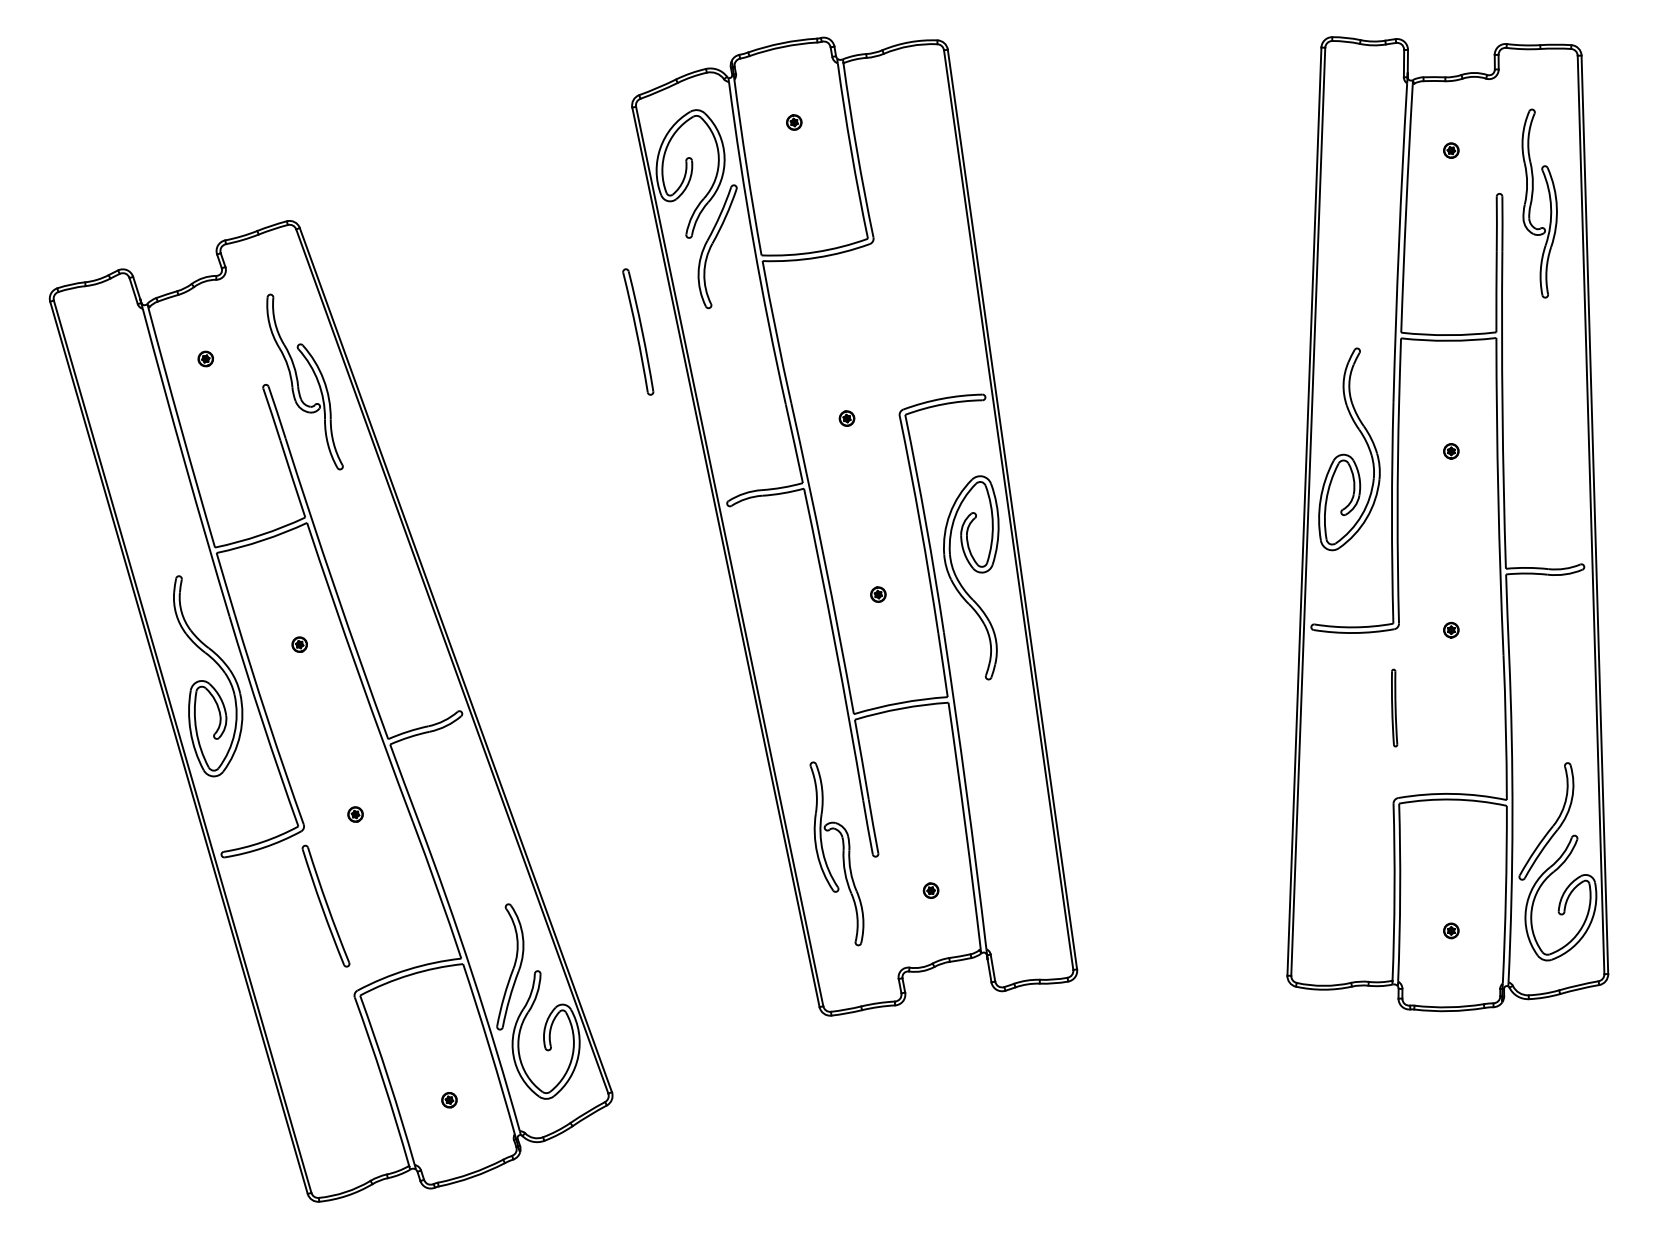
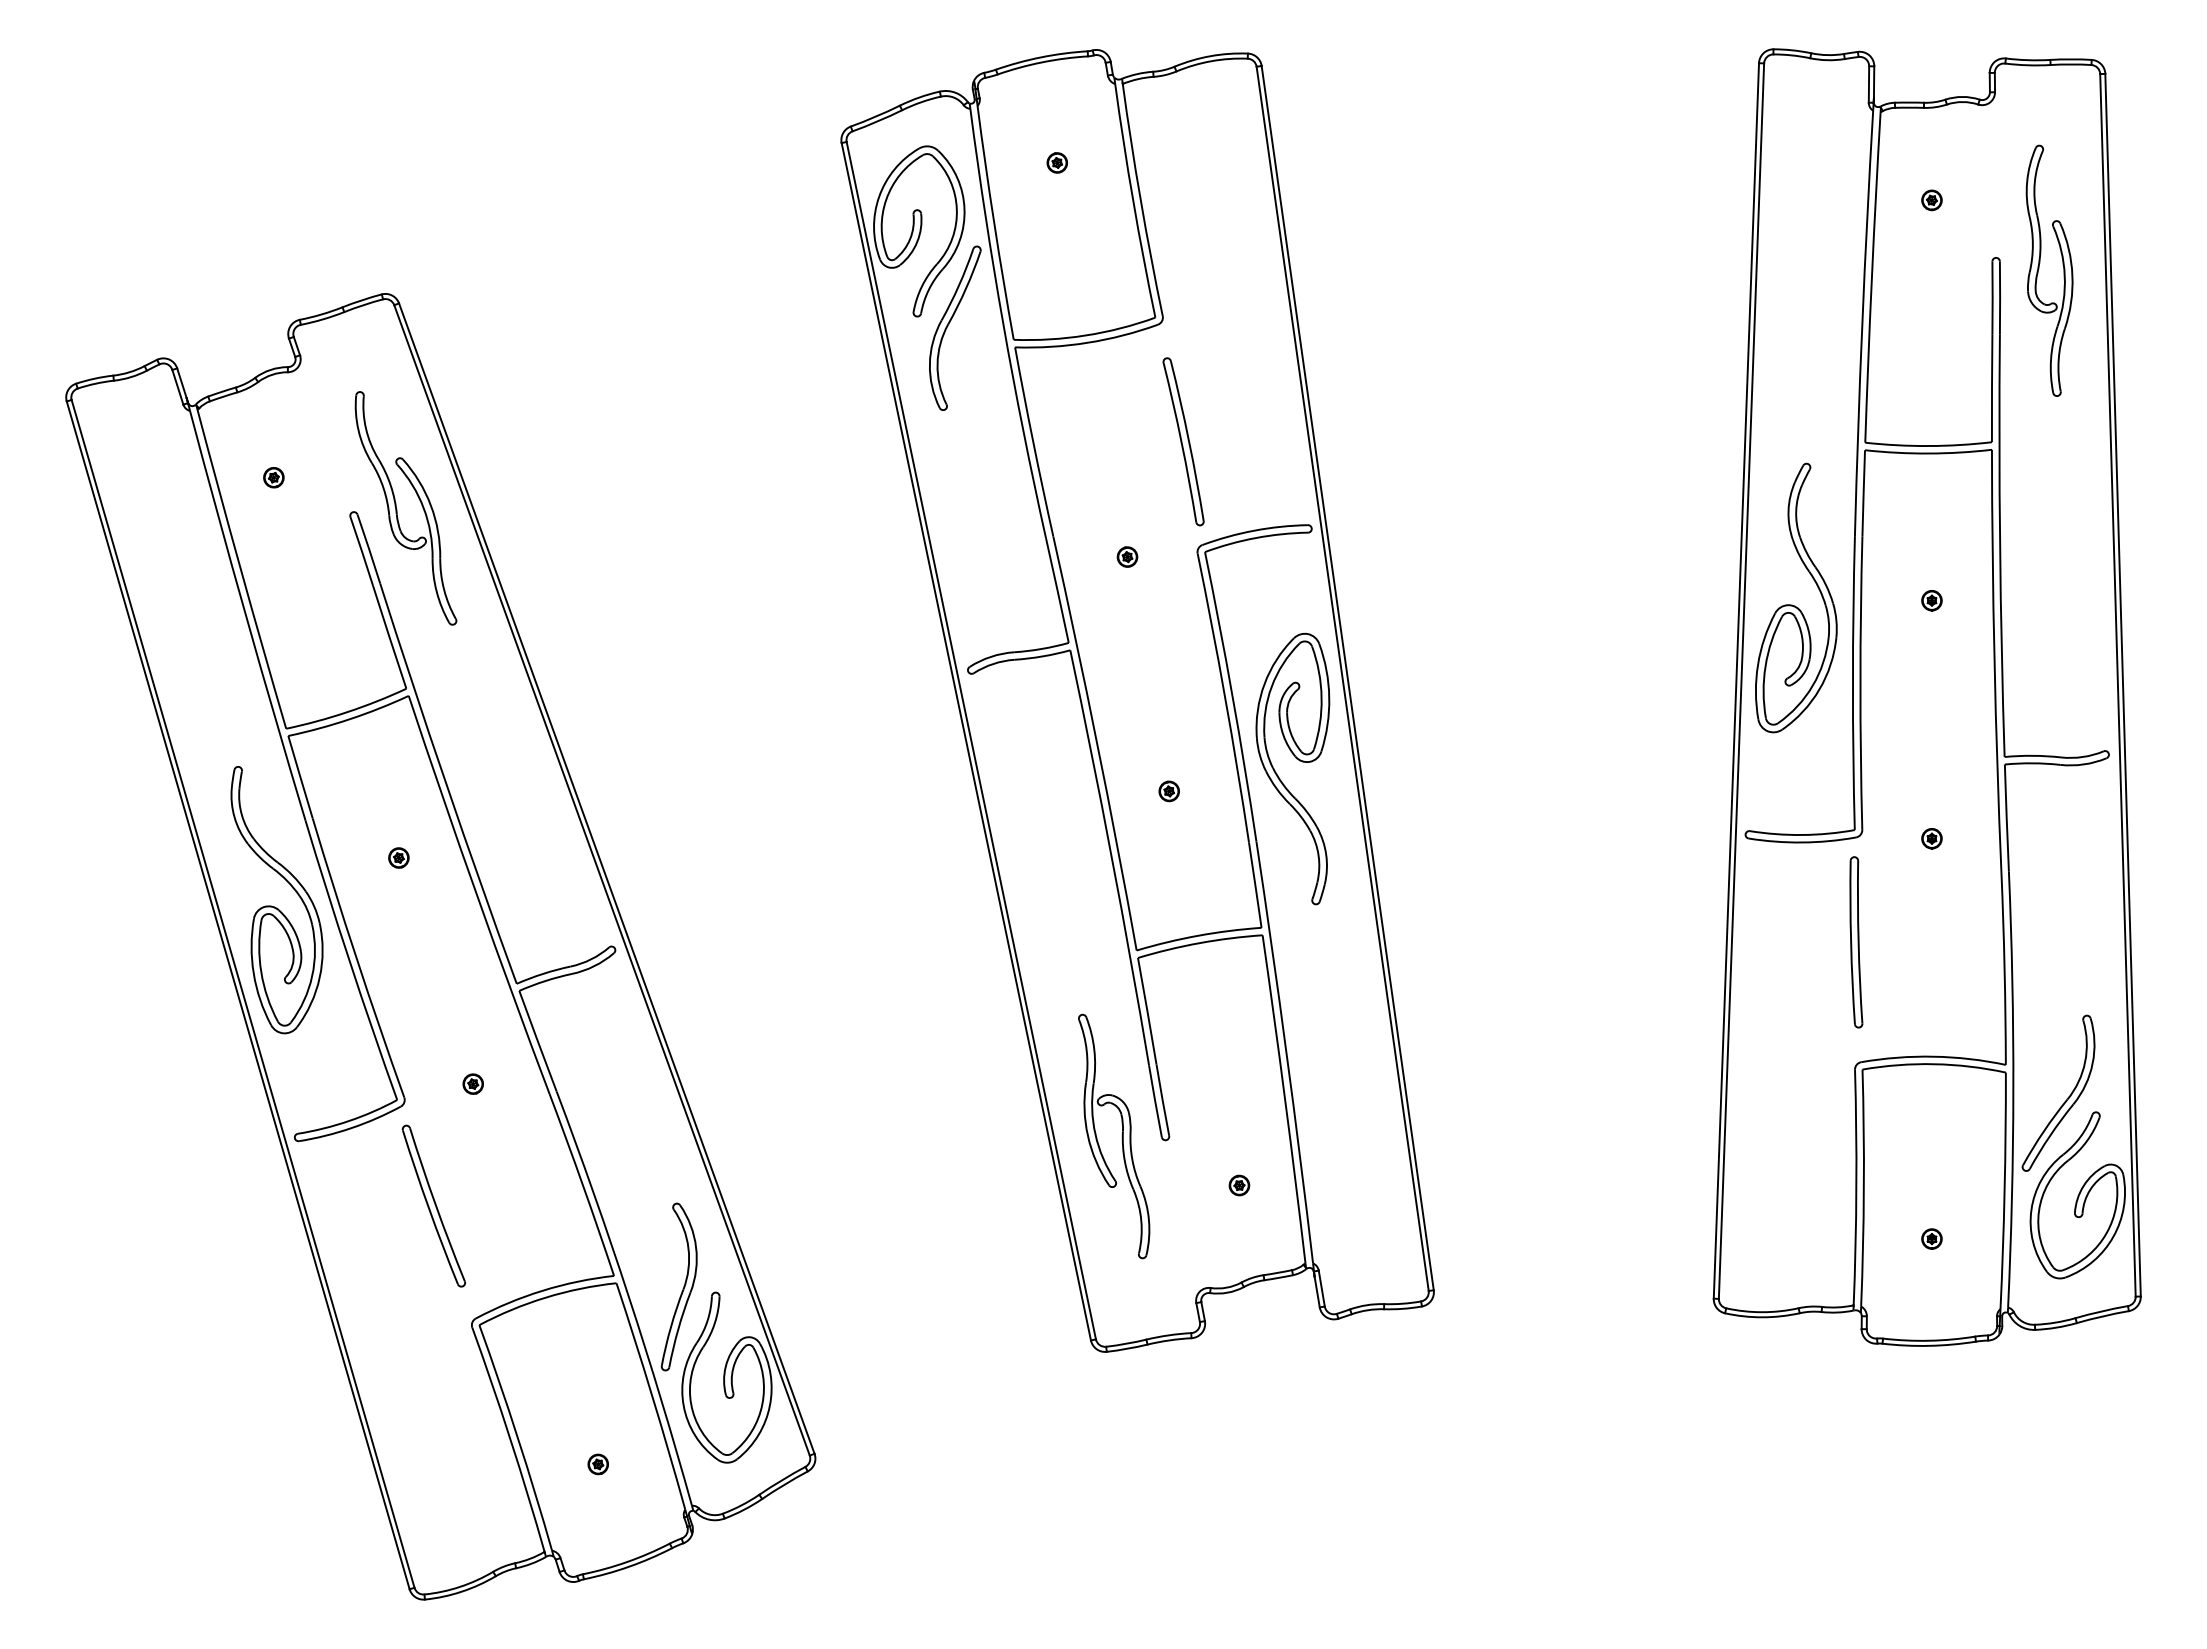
part: (638, 331) -> (1183, 441), moved
part: (1394, 708) -> (1856, 942), size x1.67

